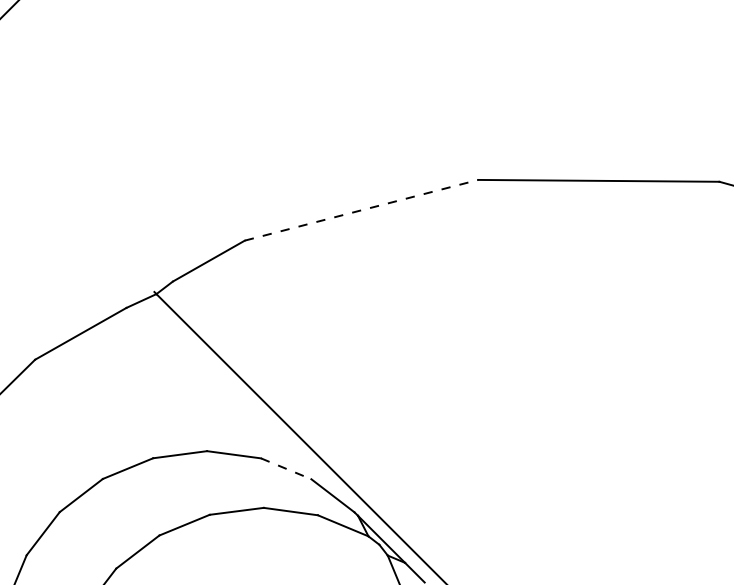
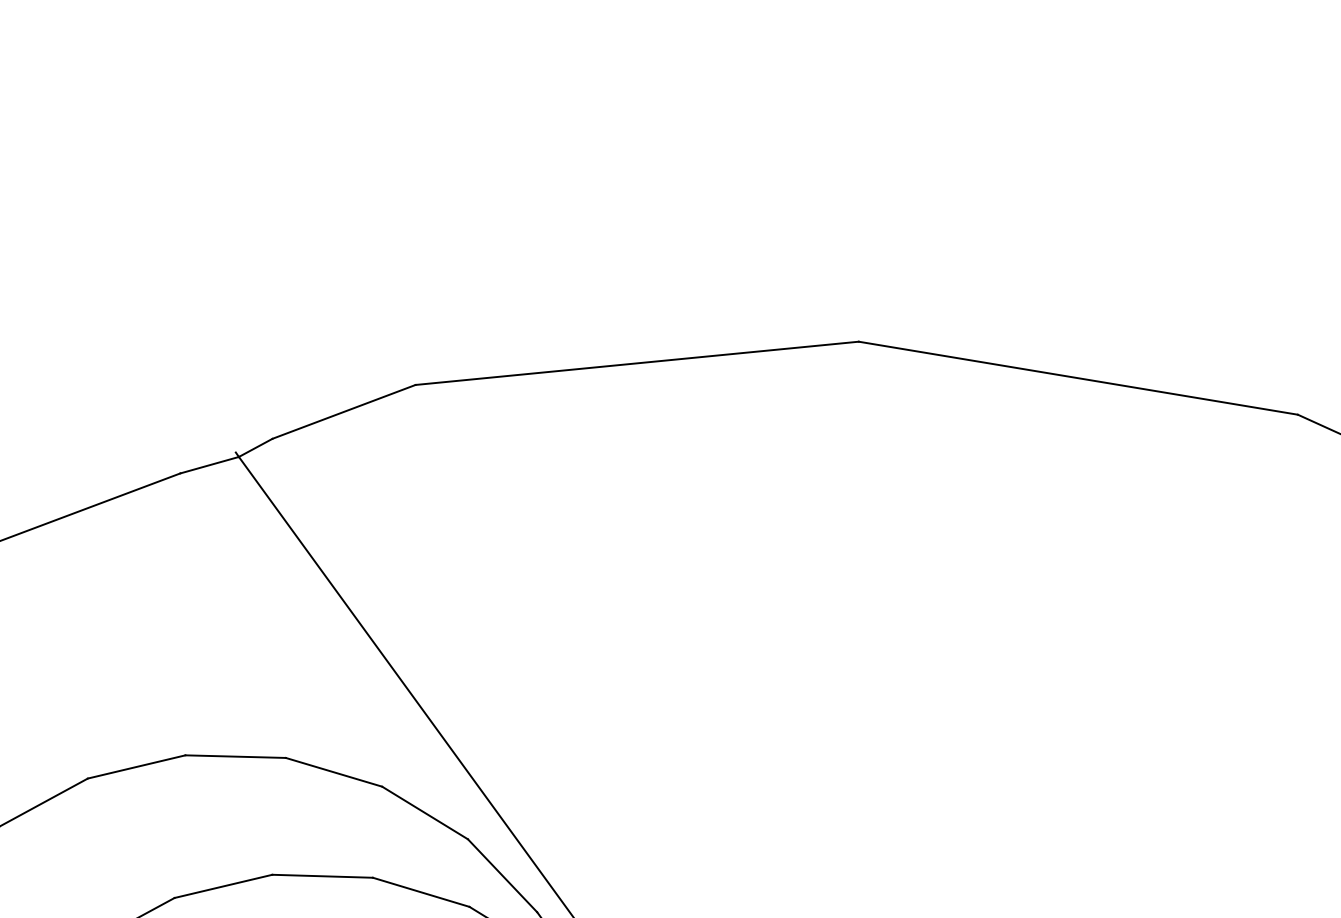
line: (361, 210) -> (636, 363), dashed -> solid
line: (286, 469) -> (425, 814), dashed -> solid

